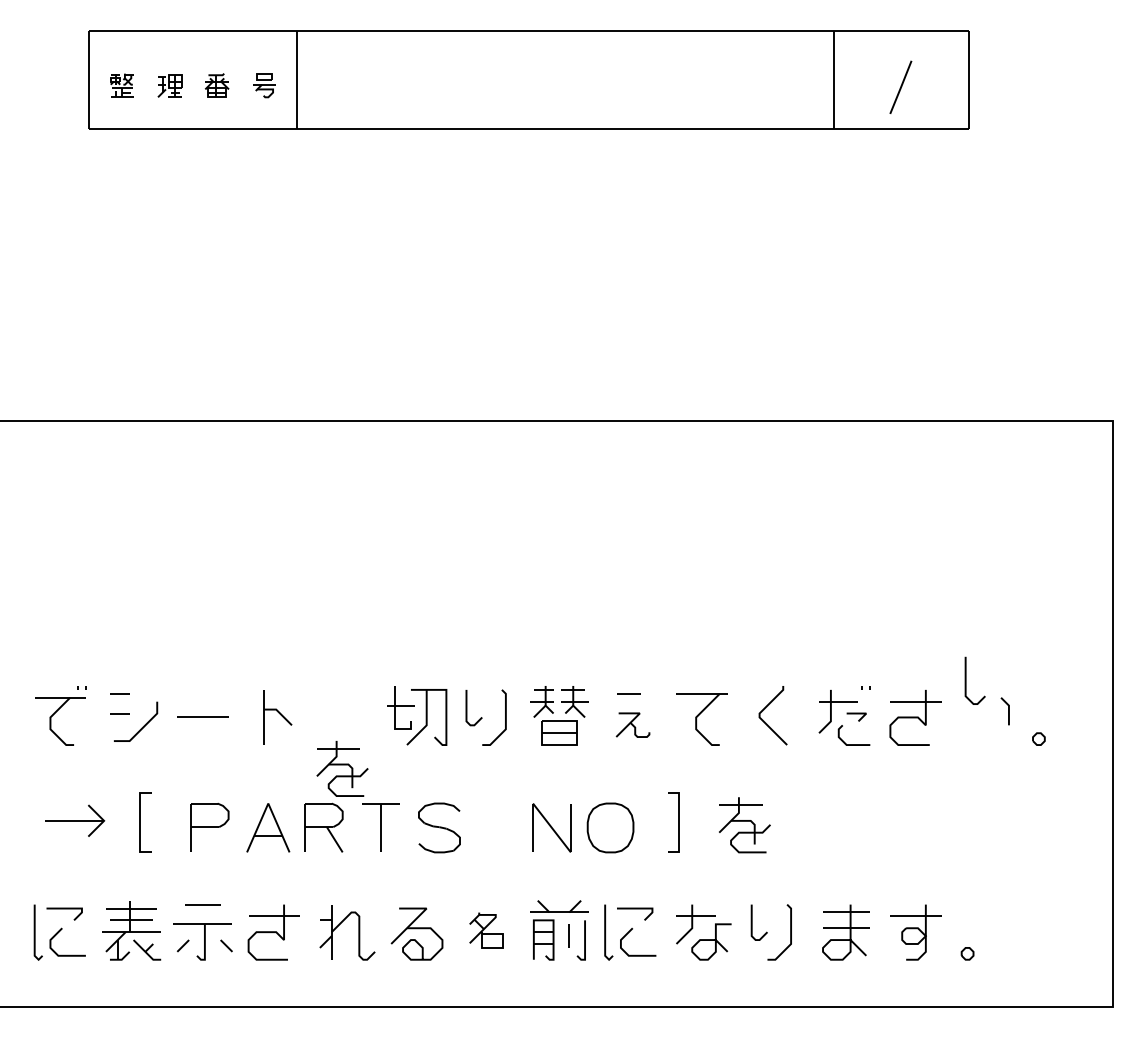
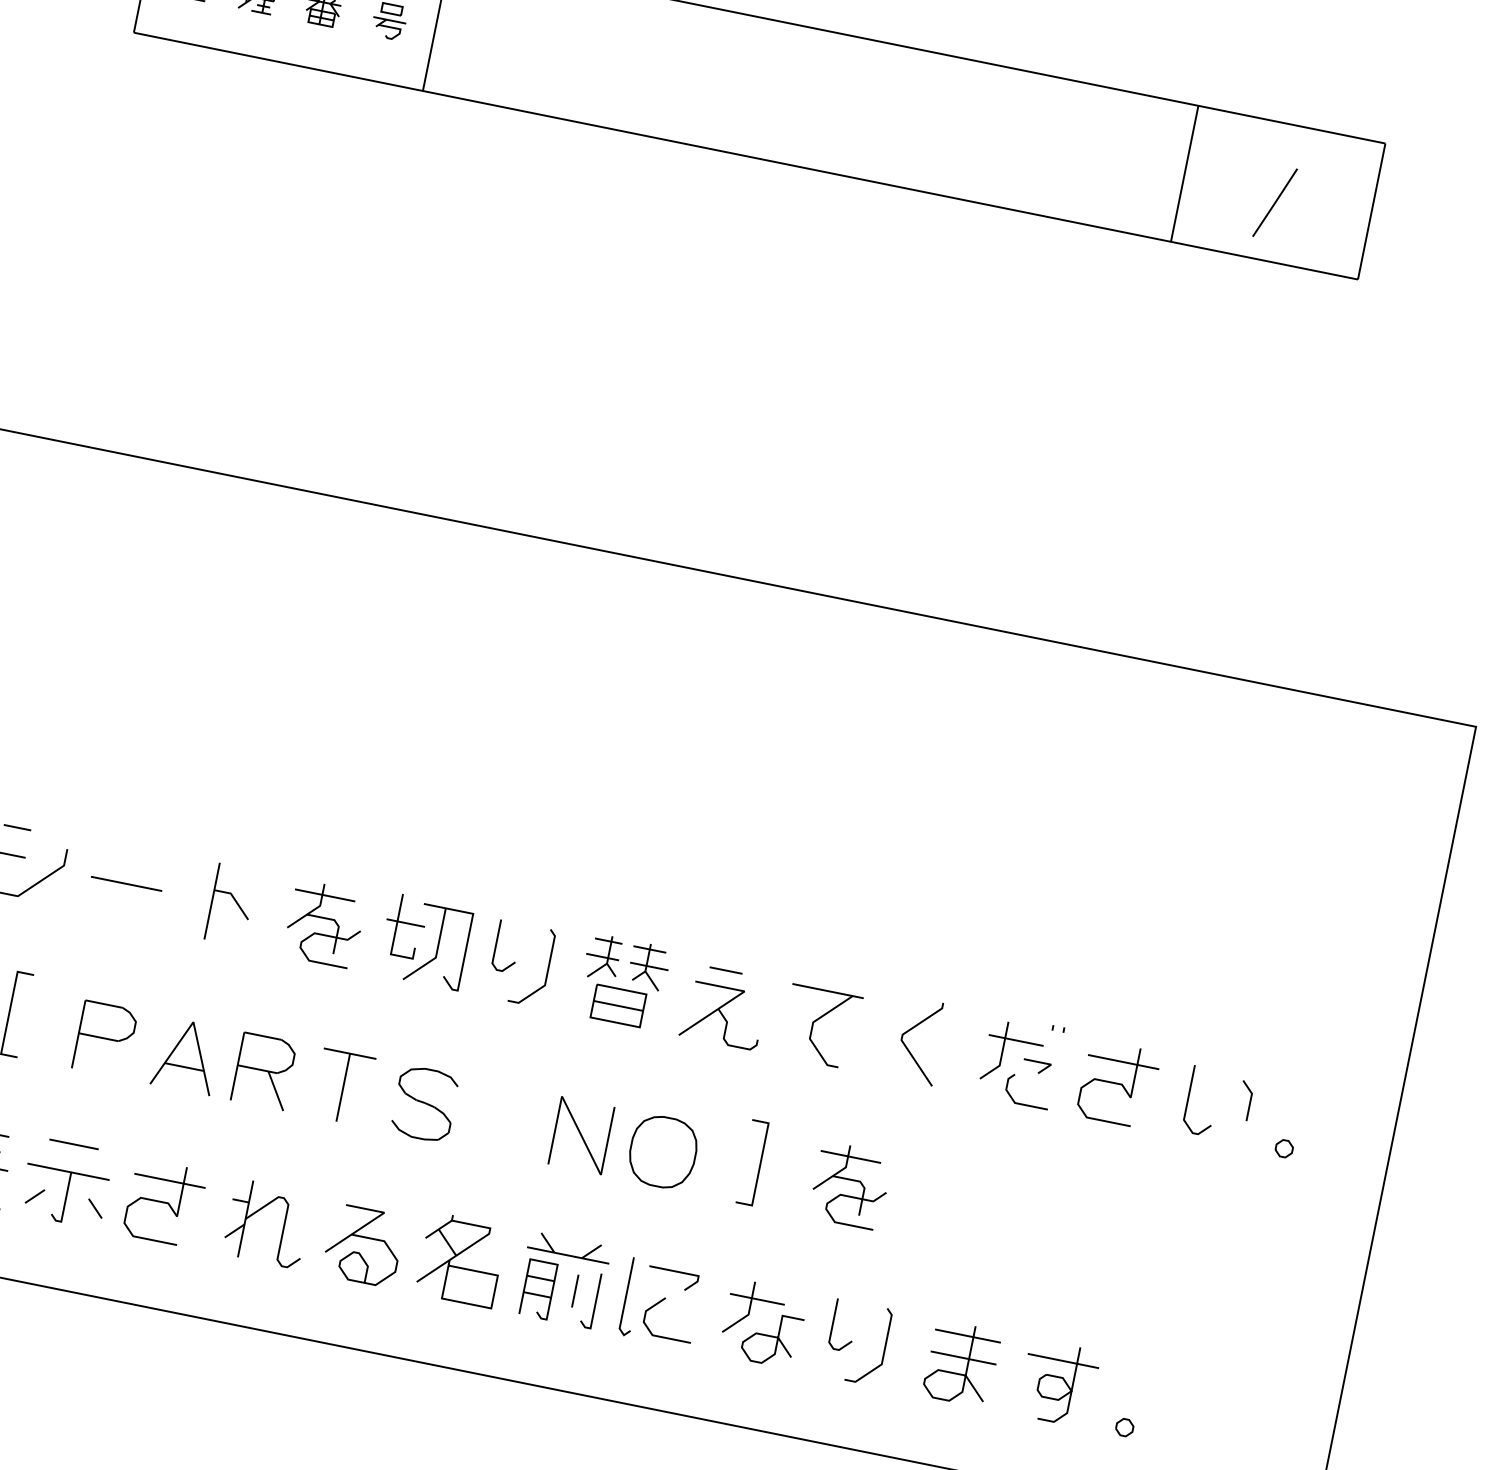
line: (966, 680) -> (1189, 1098), moved
part: (632, 724) -> (722, 1014), size x1.67
part: (342, 768) -> (325, 923), moved
part: (486, 930) -> (461, 1260), size x1.67

